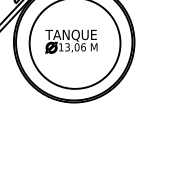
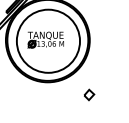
part: (134, 120) -> (89, 94), added

